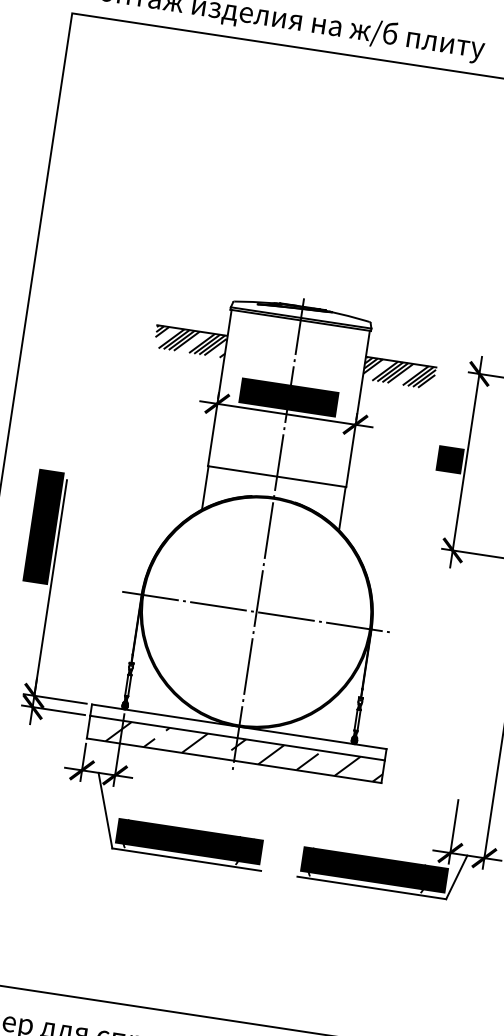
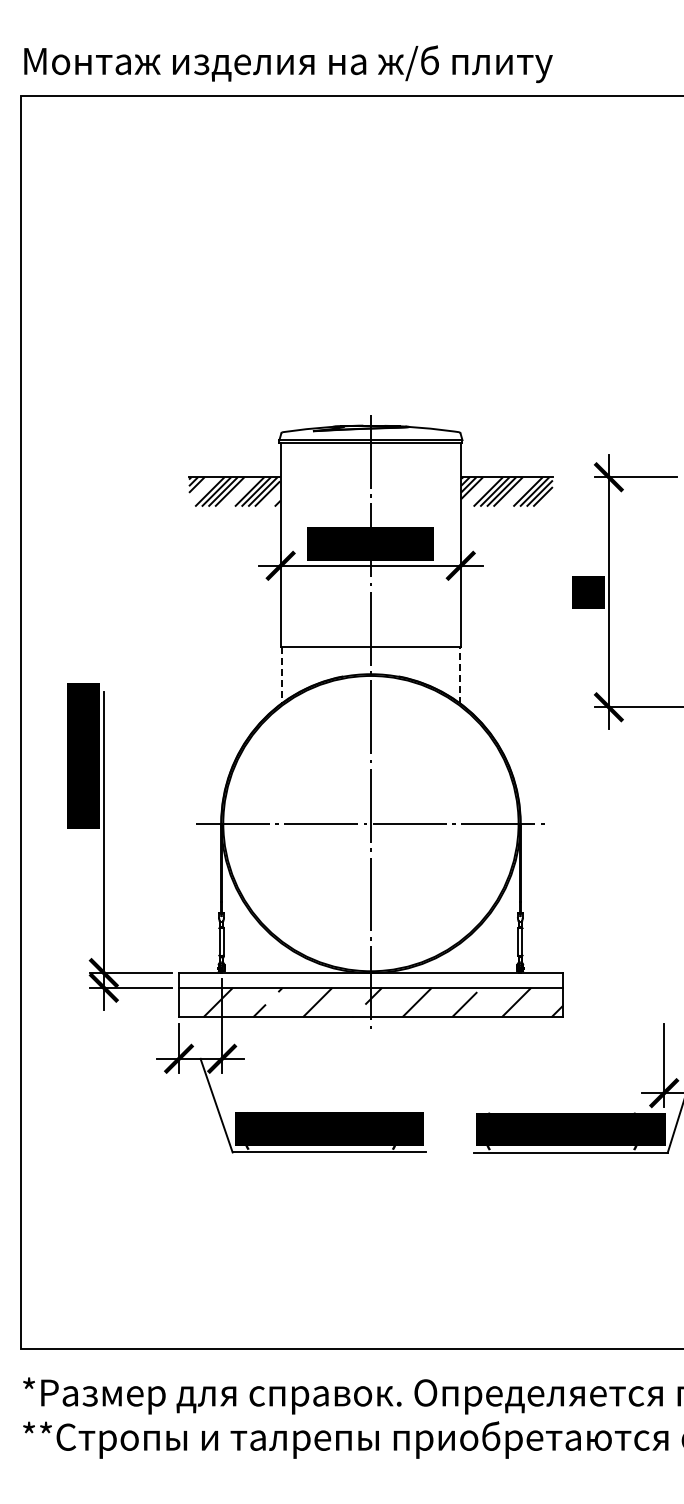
line: (205, 488) -> (281, 675), solid -> dashed
line: (342, 508) -> (460, 674), solid -> dashed

